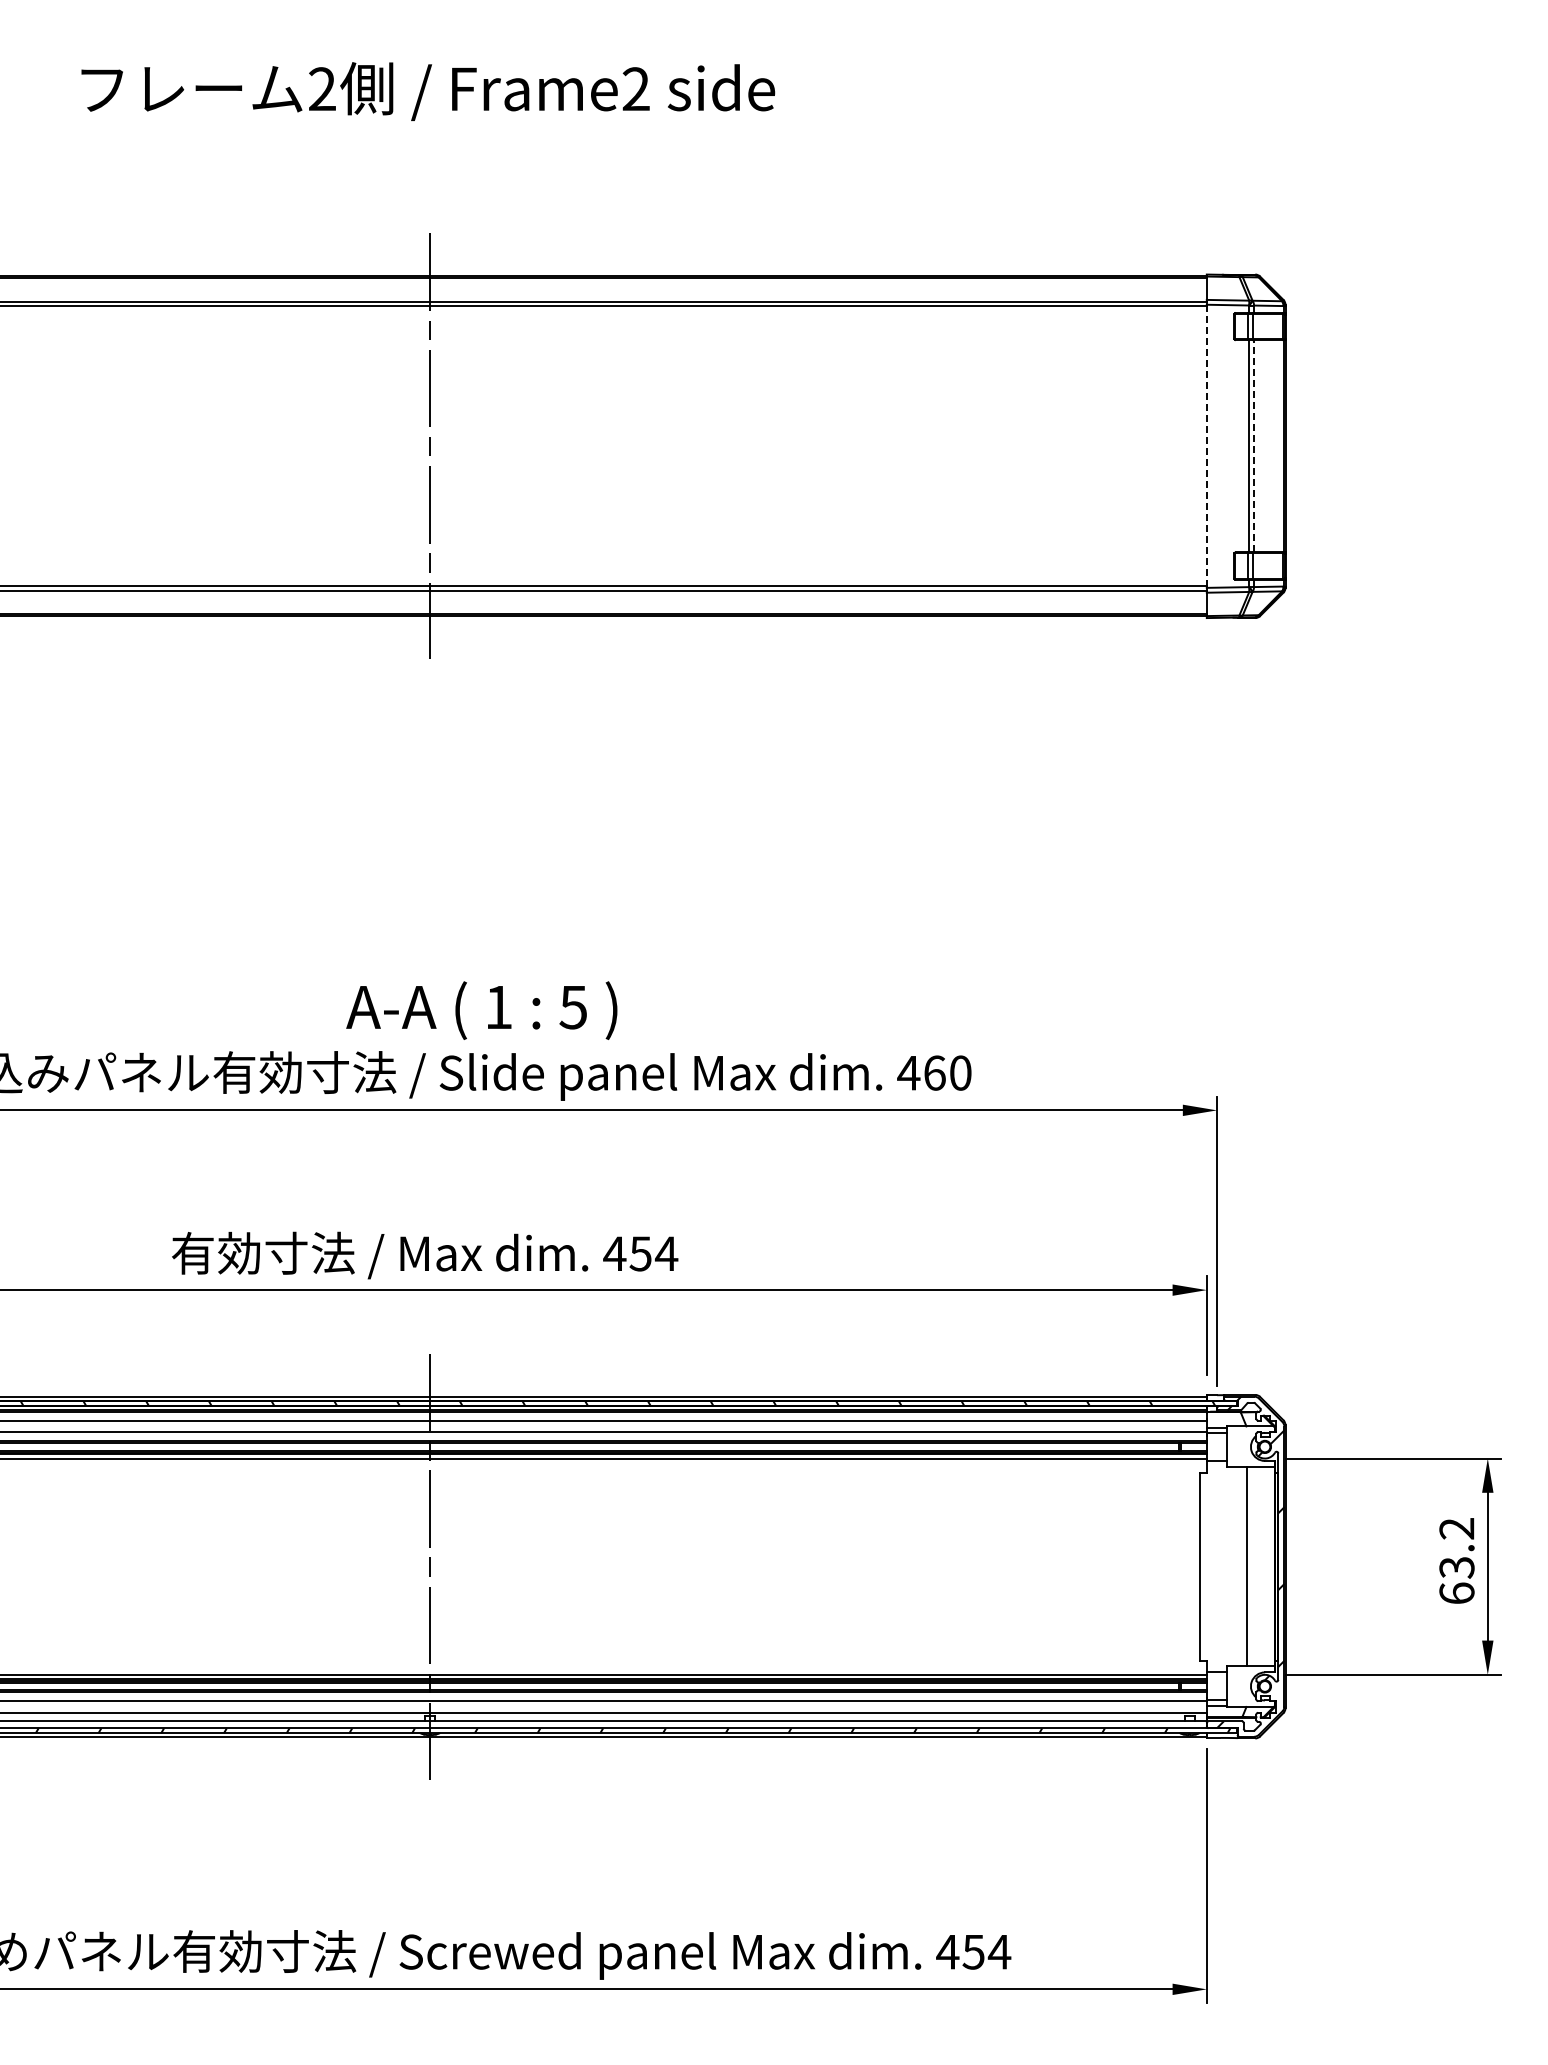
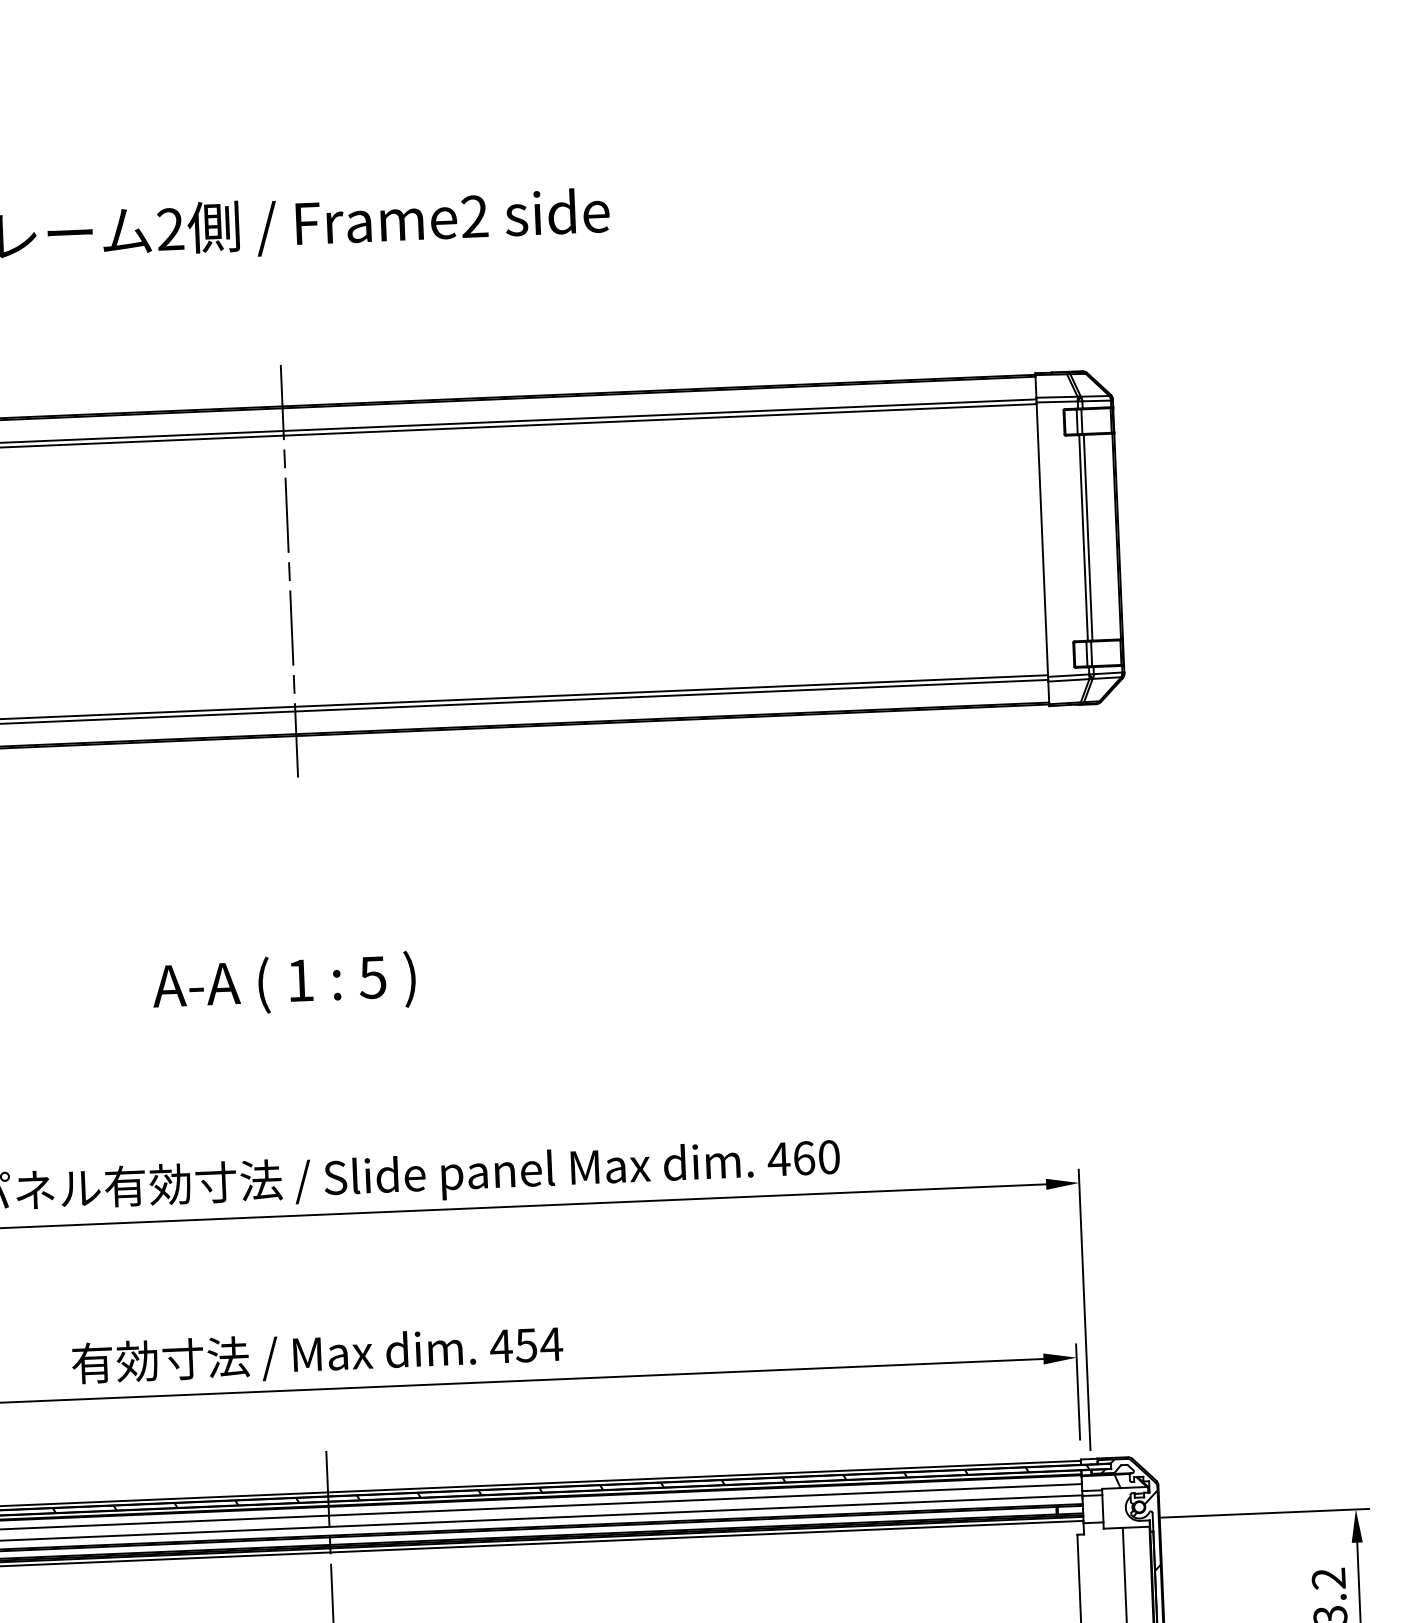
line: (1254, 445) -> (1088, 536), dashed -> solid
line: (1206, 446) -> (1042, 539), dashed -> solid
text: (481, 1010) -> (283, 984), moved

